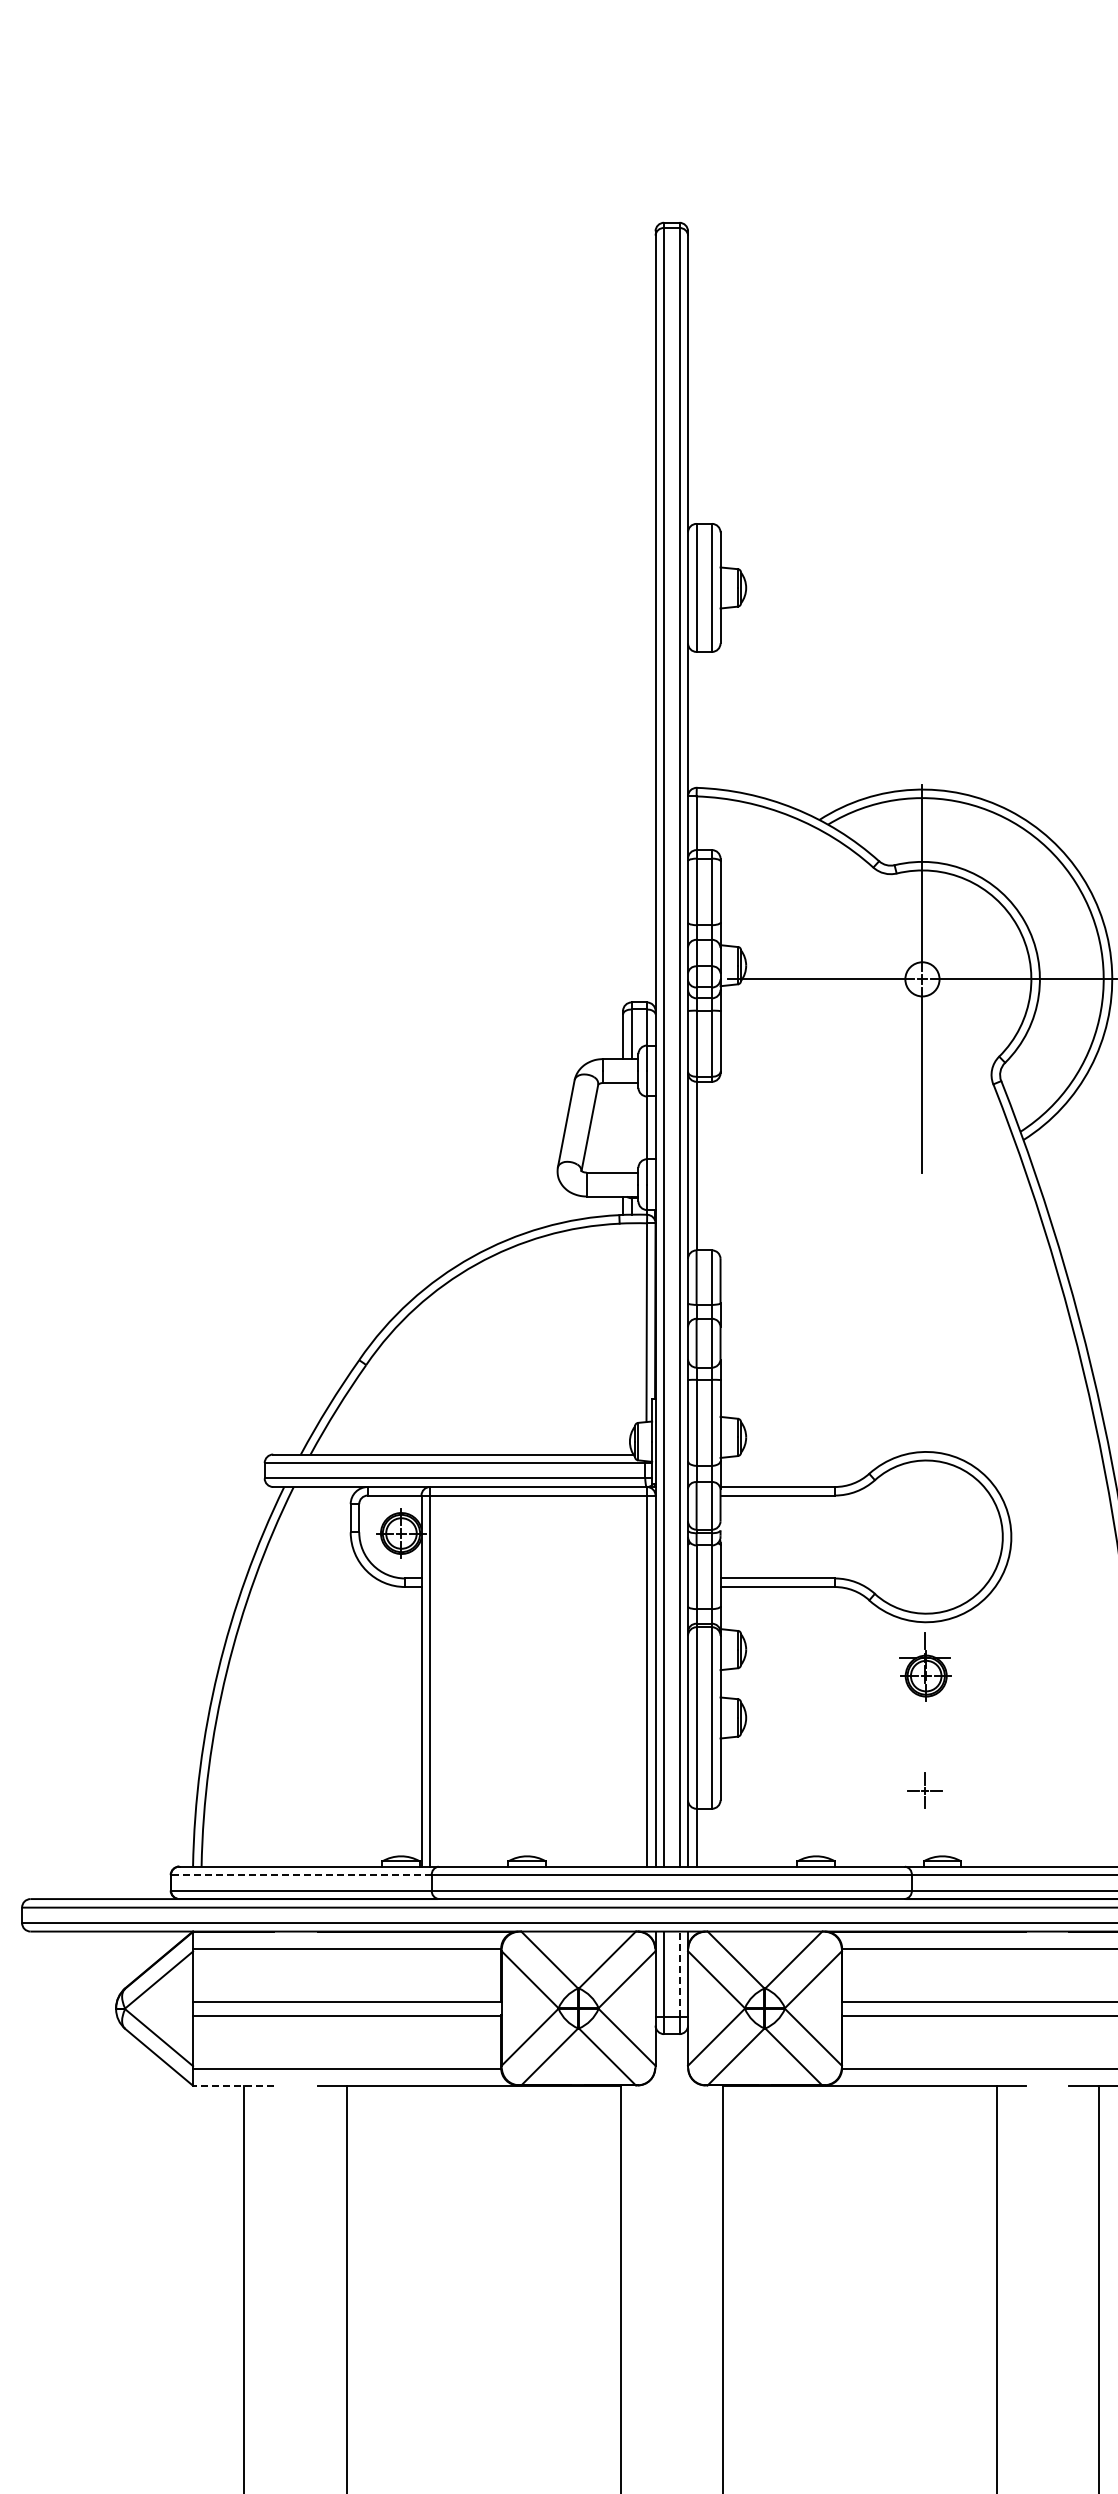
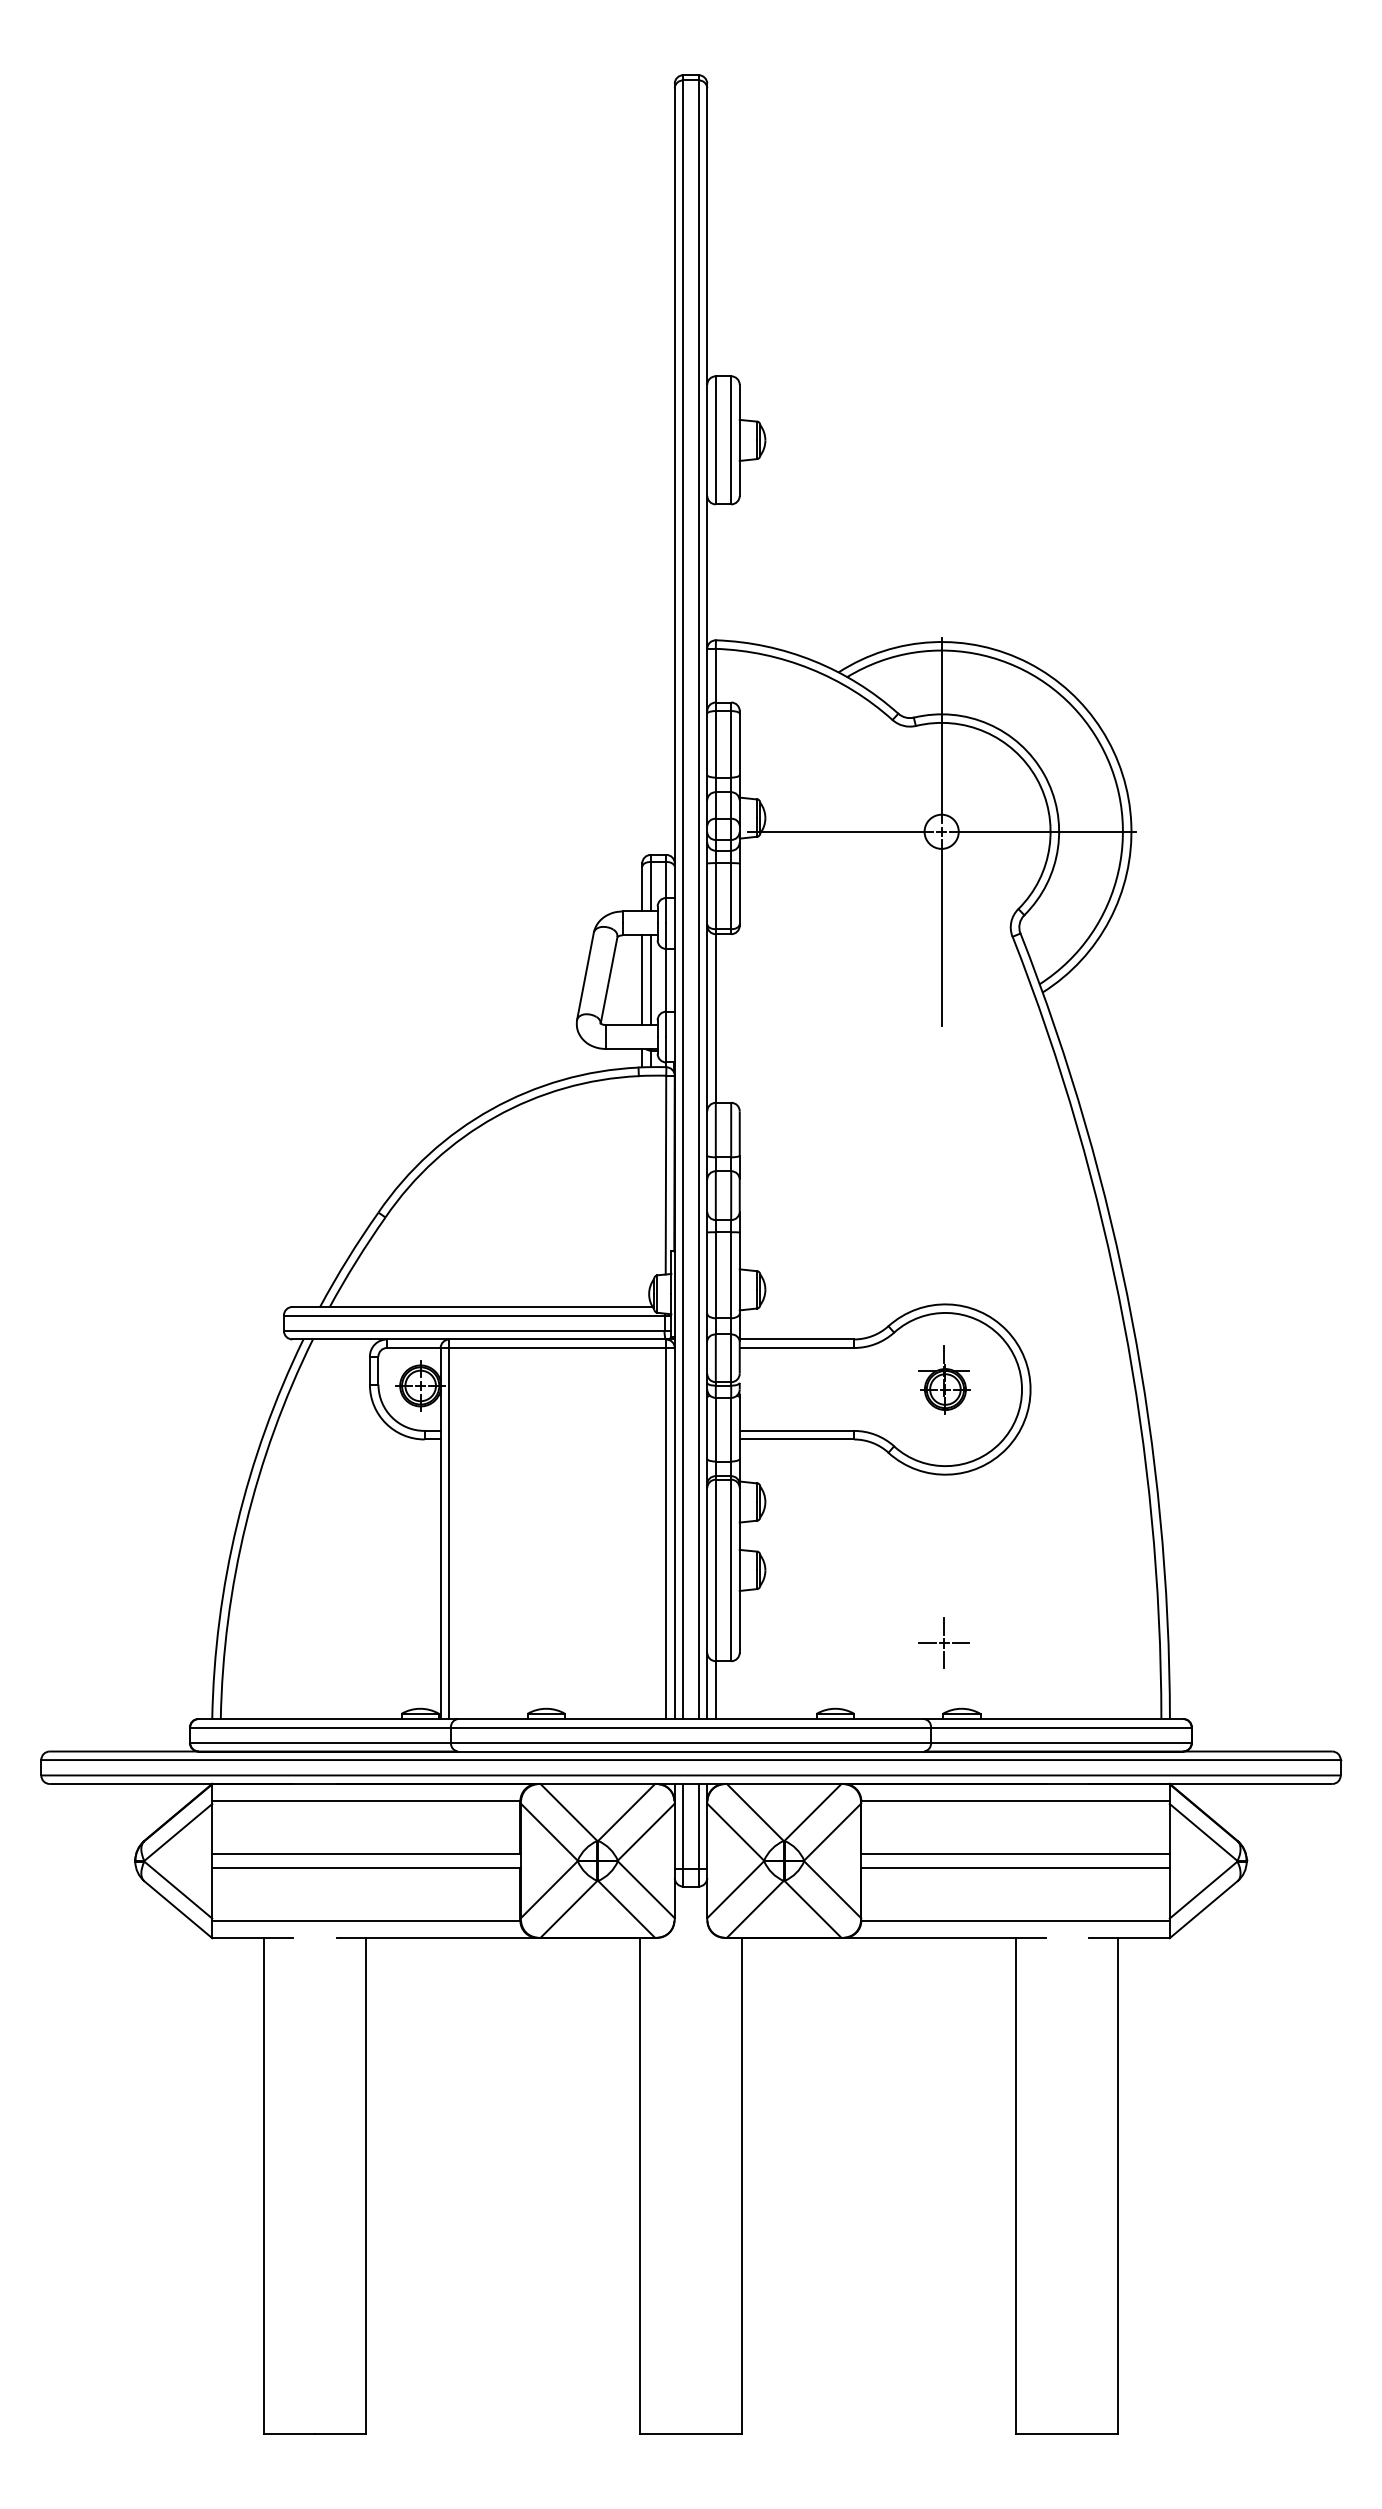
line: (623, 1128) -> (642, 980), added
line: (631, 1128) -> (650, 980), added
part: (925, 1666) -> (944, 1379), moved
part: (924, 1790) -> (943, 1642), size x1.43
line: (301, 1875) -> (320, 1727), dashed -> solid
line: (679, 1974) -> (698, 1826), dashed -> solid
line: (233, 2086) -> (252, 1938), dashed -> solid

